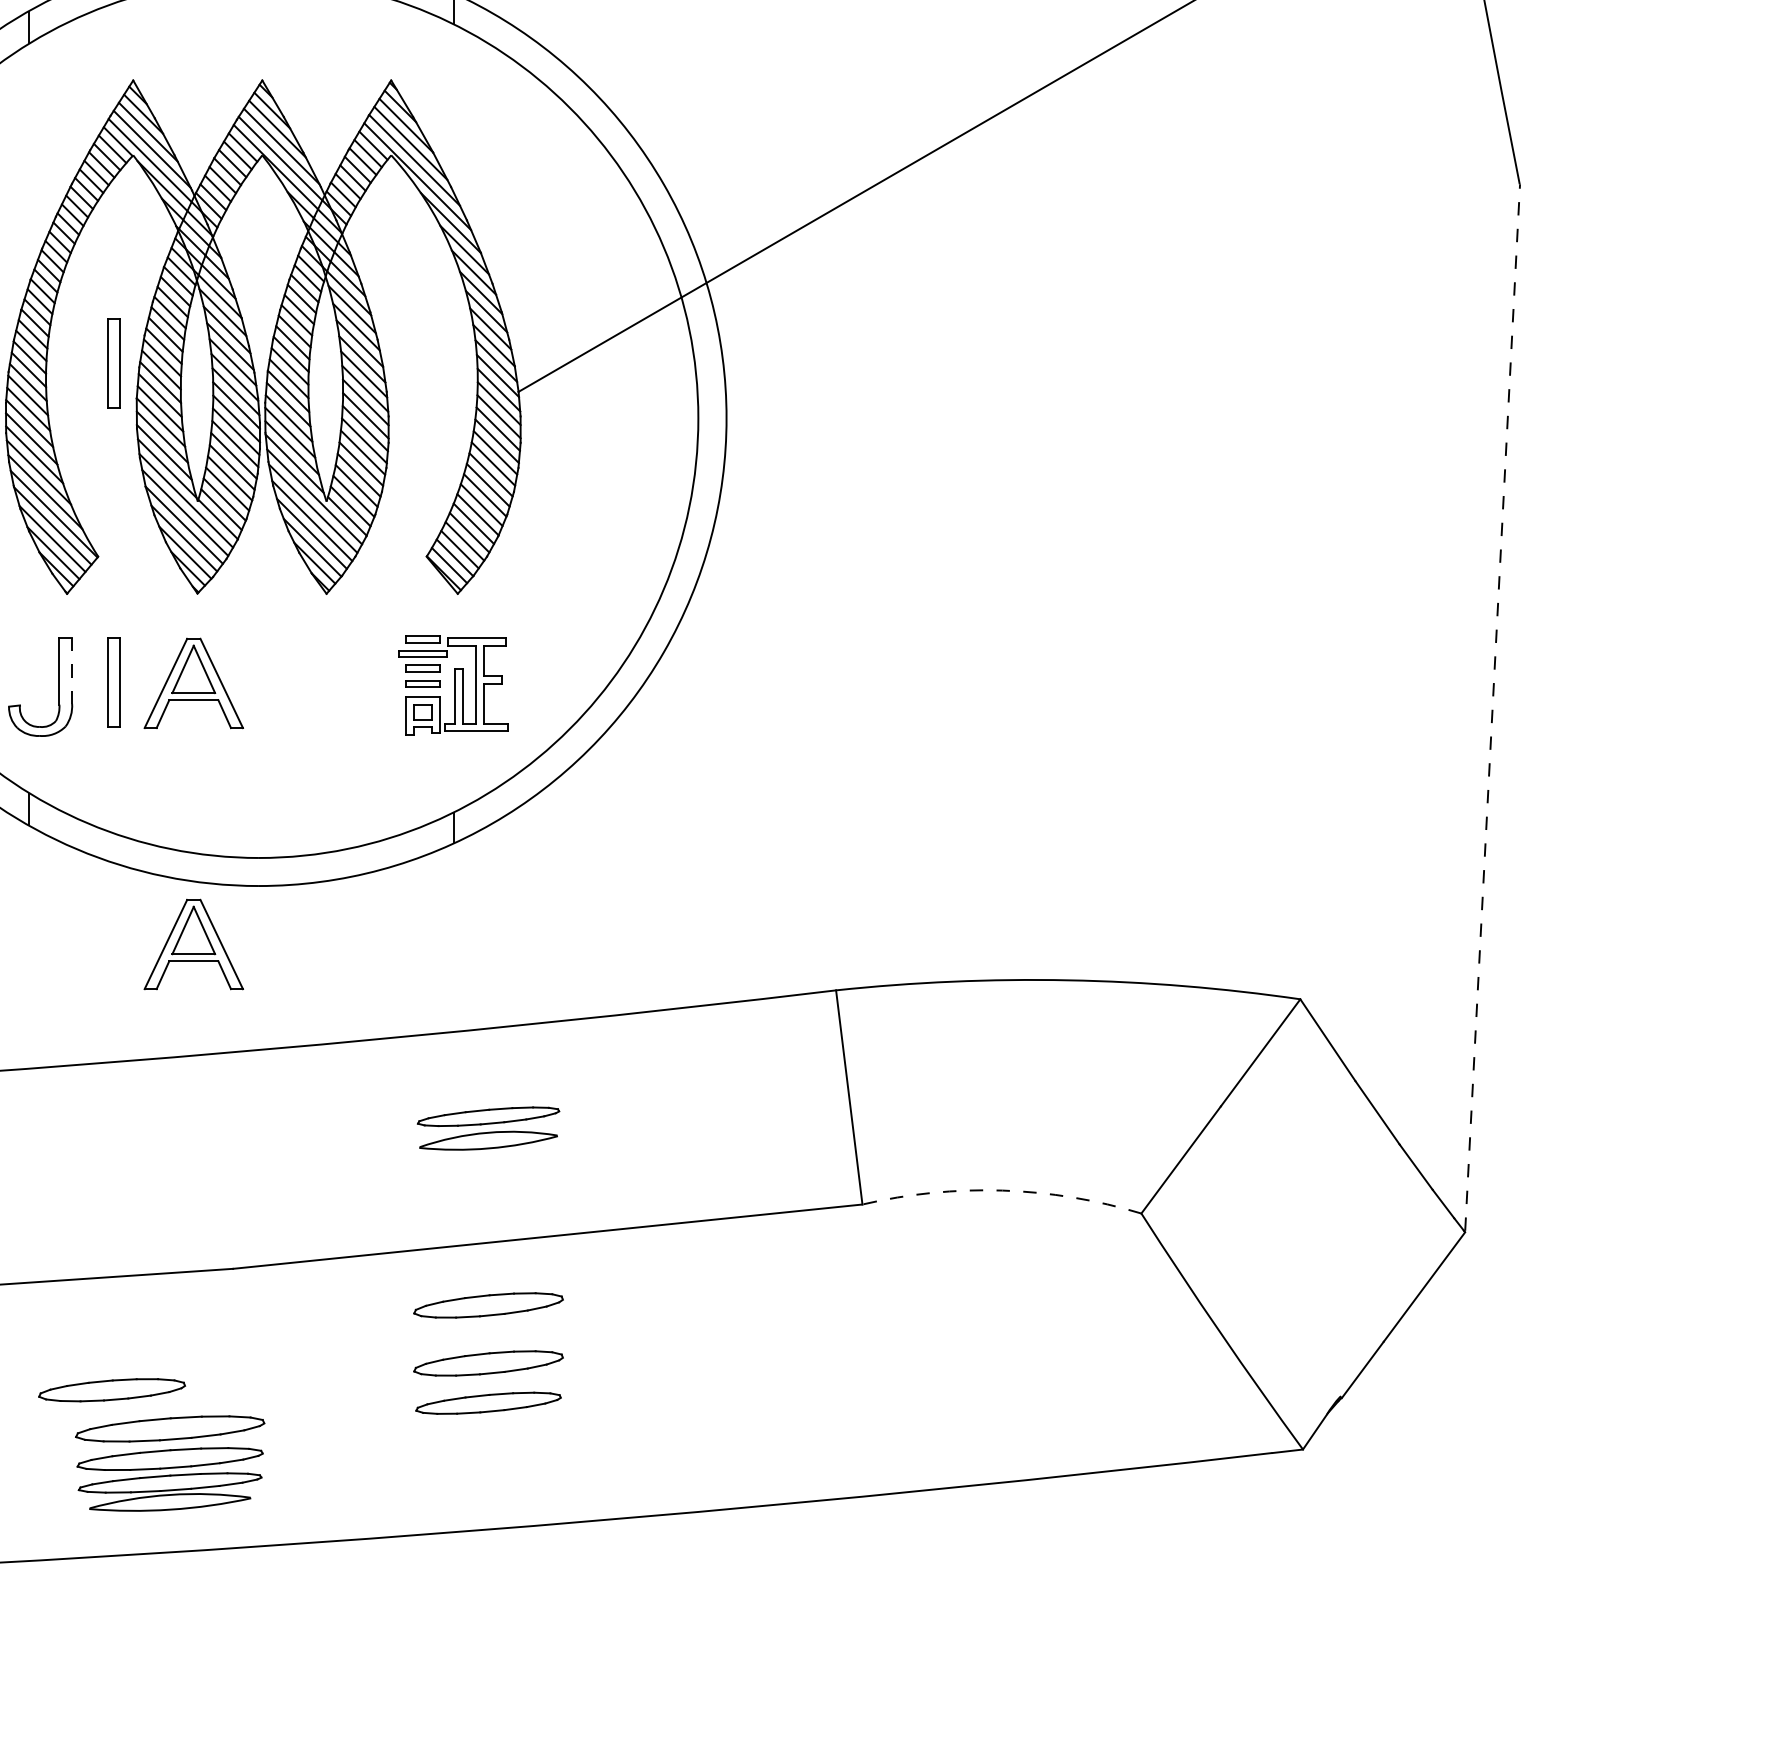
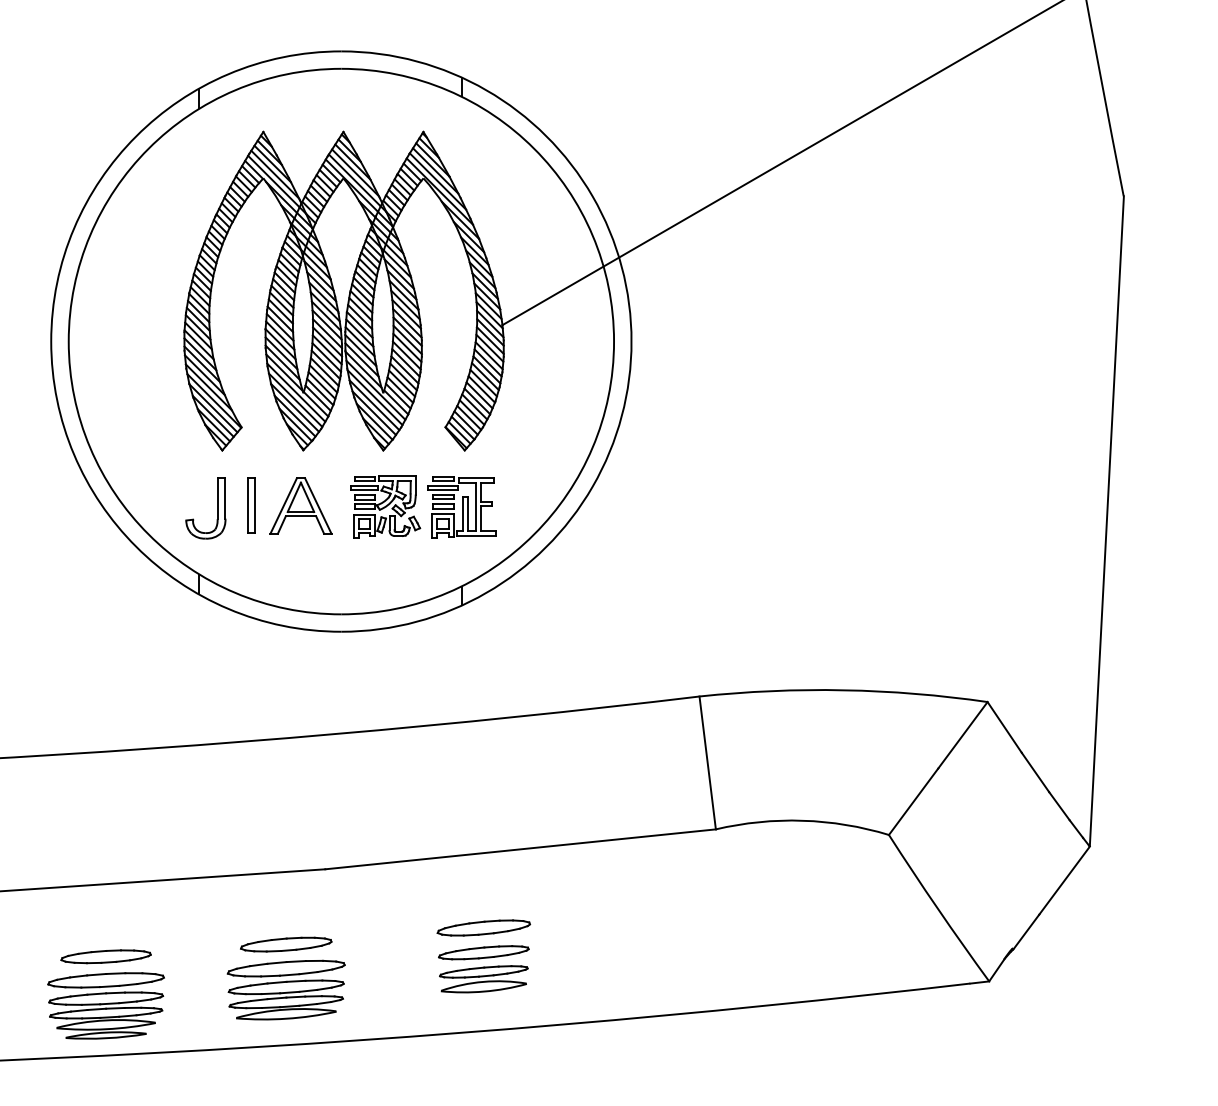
part: (114, 363) -> (251, 307), removed
line: (72, 671) -> (225, 498), dashed -> solid
part: (330, 684) -> (385, 506), added
line: (1491, 706) -> (1106, 520), dashed -> solid
part: (193, 943) -> (300, 667), removed
part: (487, 1128) -> (483, 979), moved
arc: (1002, 1190) -> (802, 820), dashed -> solid
part: (487, 1304) -> (483, 891), removed
part: (112, 1390) -> (286, 944), moved

